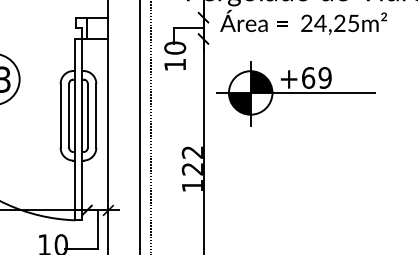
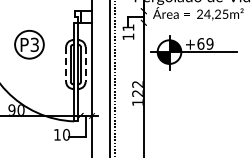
text: (175, 47) -> (128, 27), 10 -> 11
line: (61, 117) -> (66, 65), solid -> dashed
line: (96, 117) -> (85, 65), solid -> dashed

